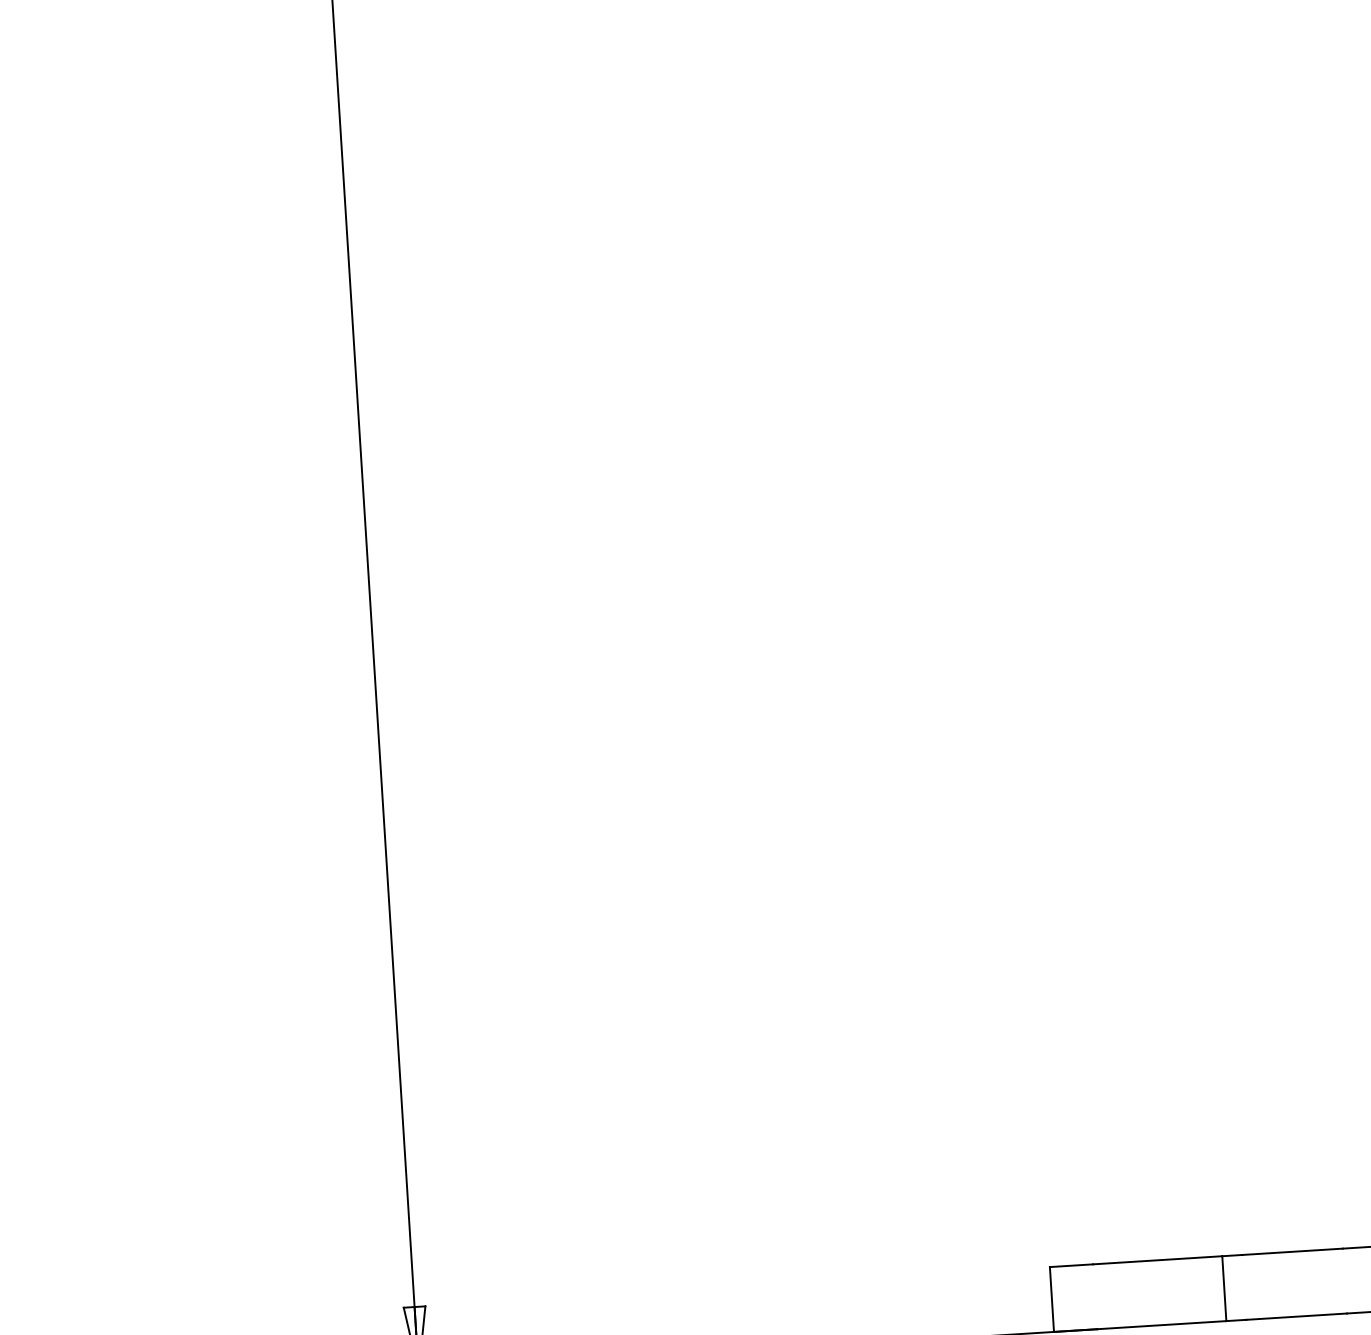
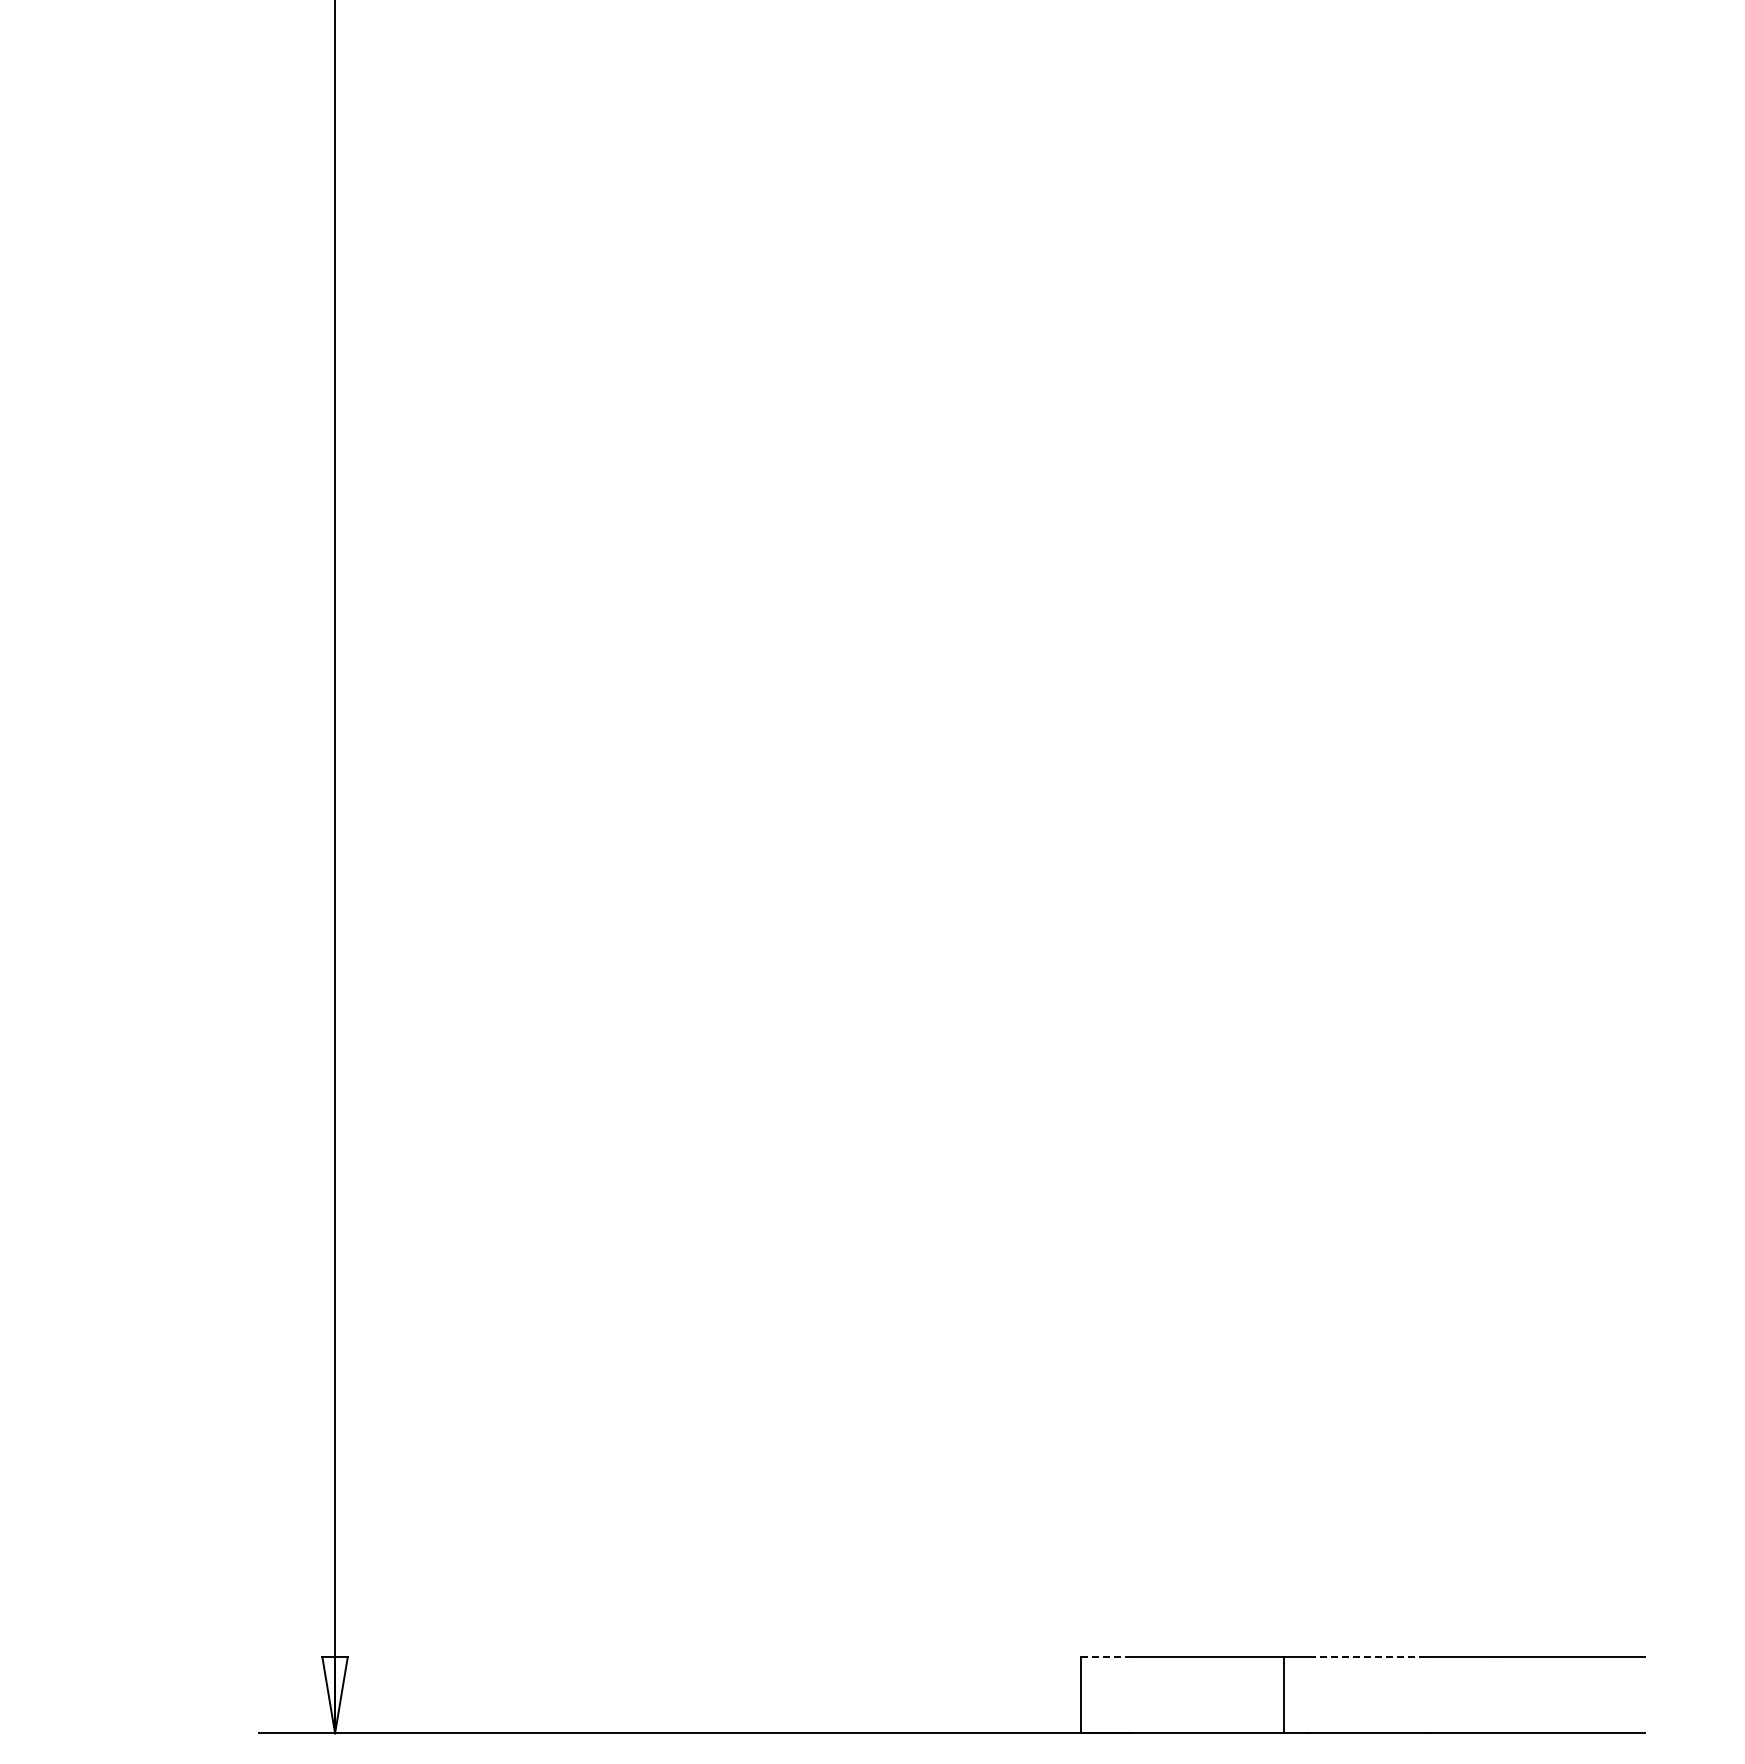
line: (1292, 1252) -> (1366, 1657), solid -> dashed
line: (1072, 1265) -> (1107, 1657), solid -> dashed

